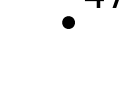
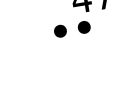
part: (92, 22) -> (84, 27), added

